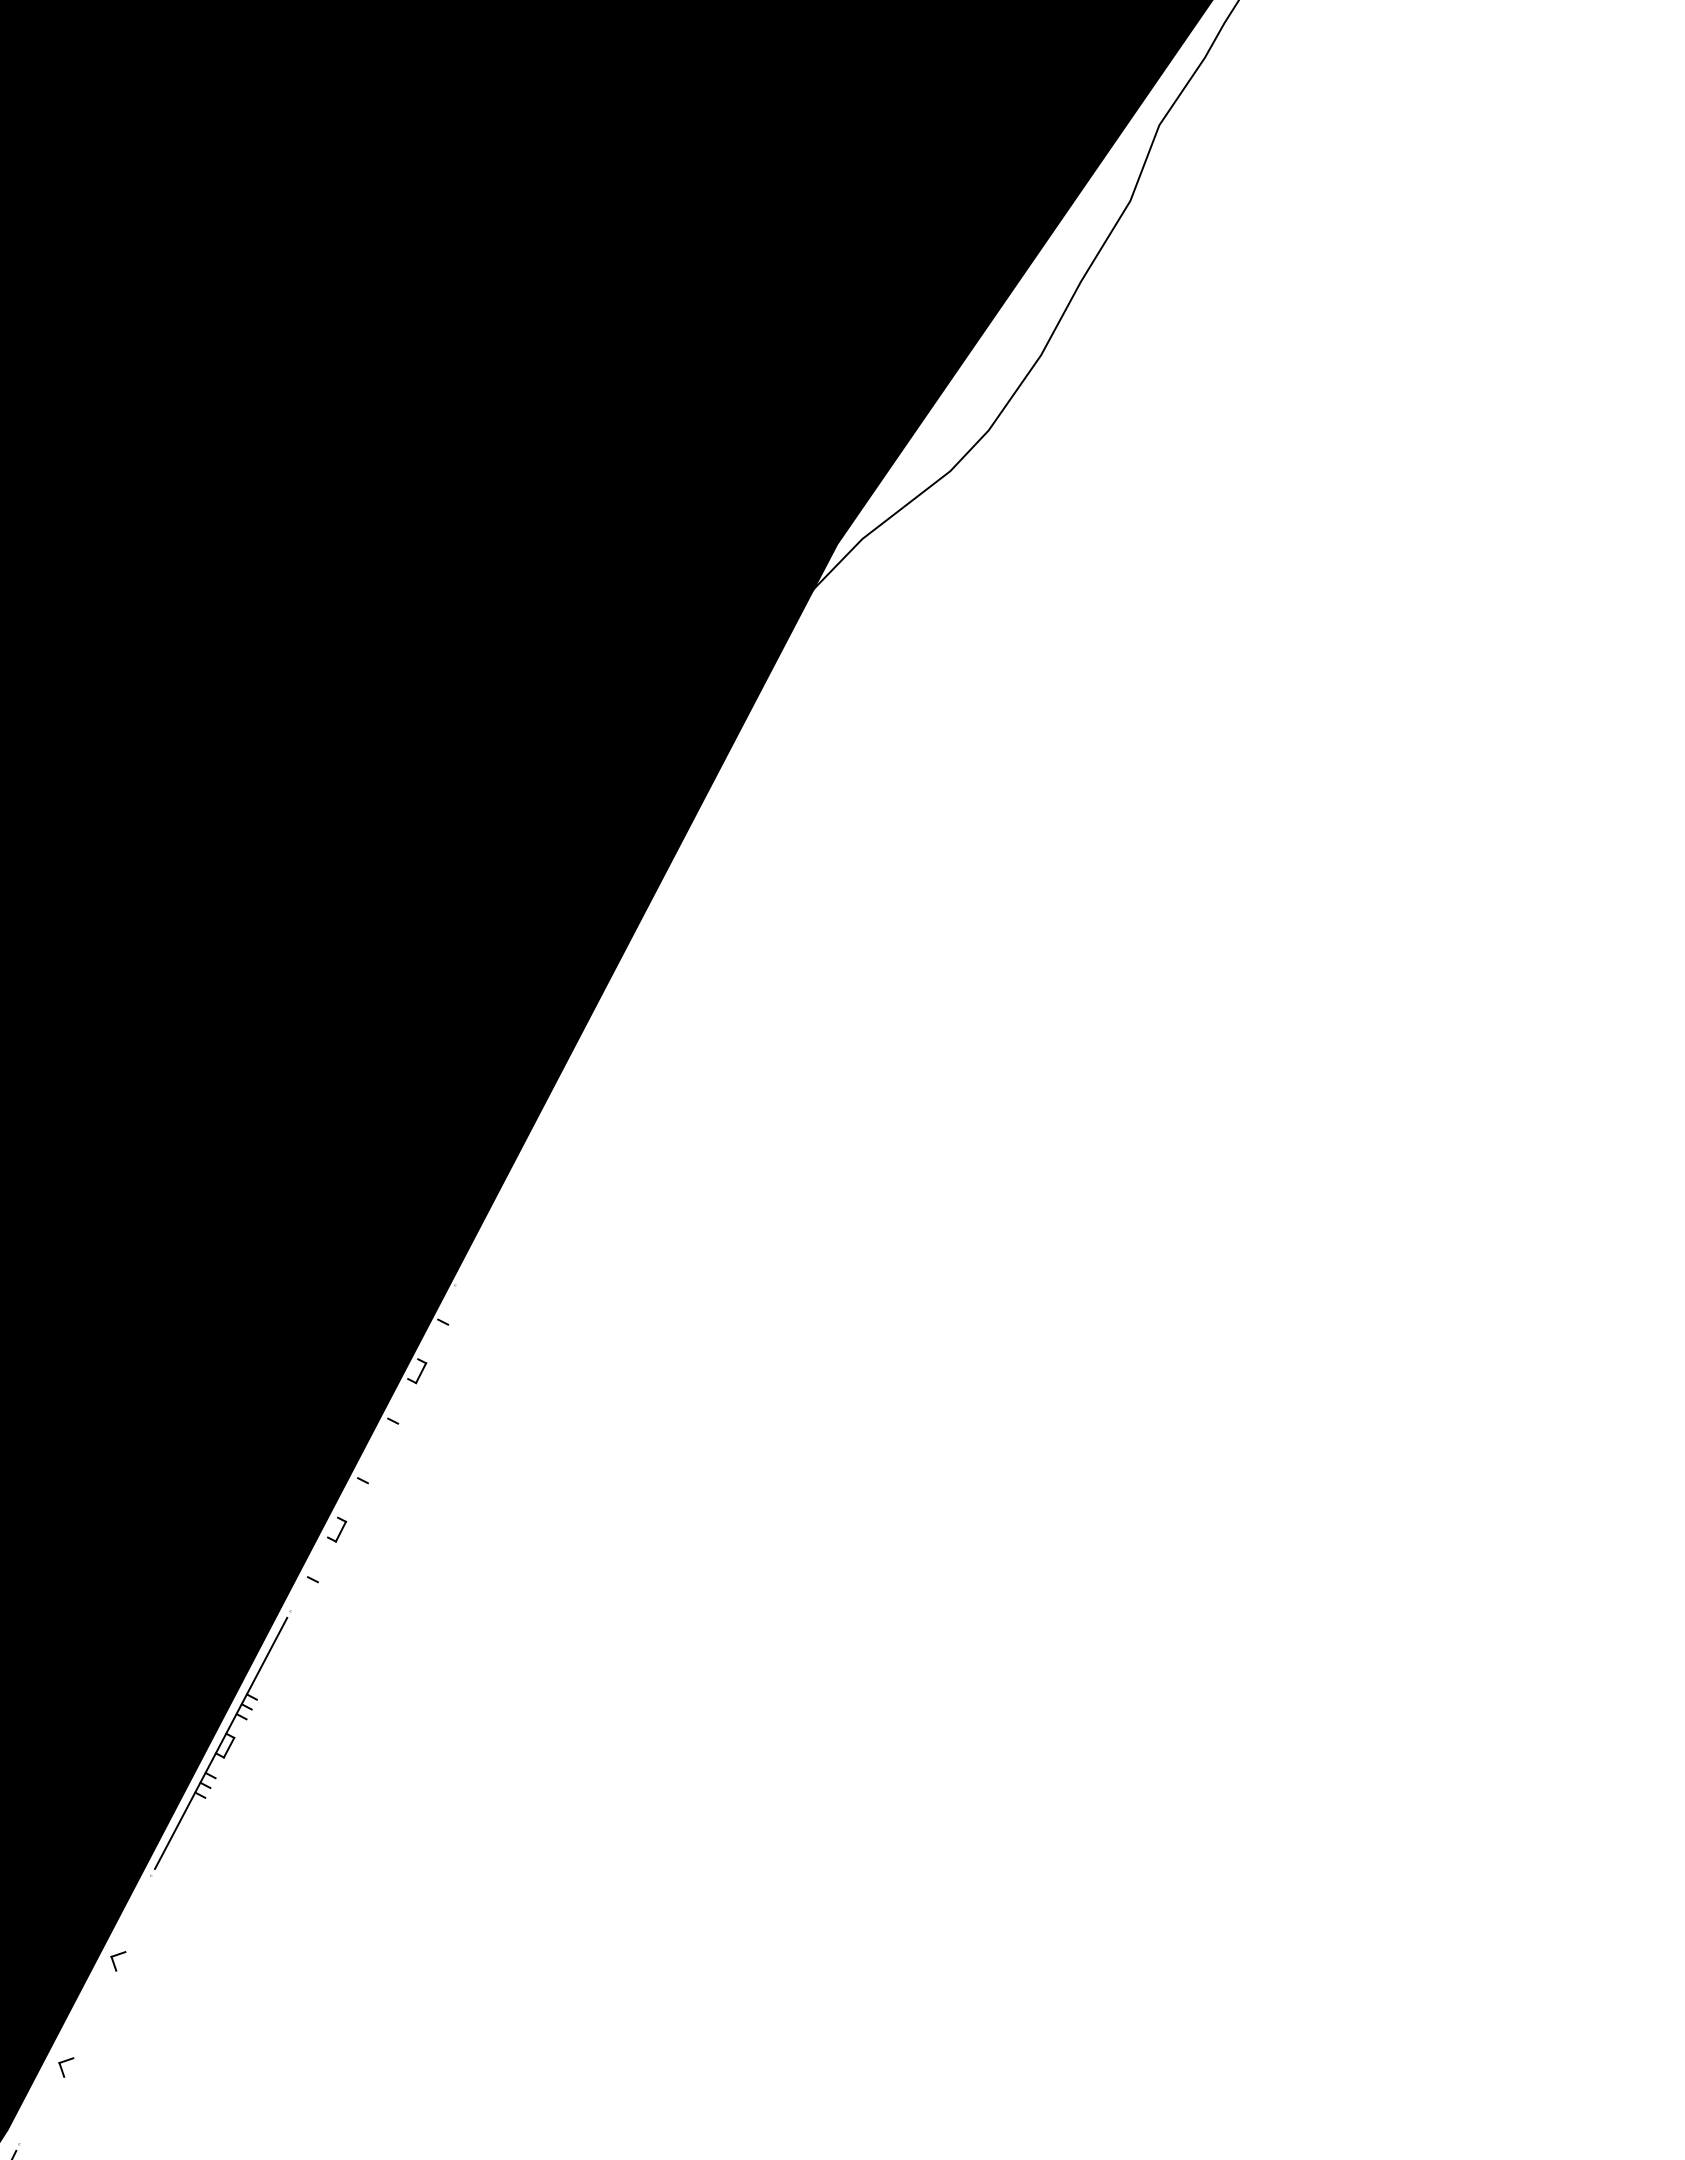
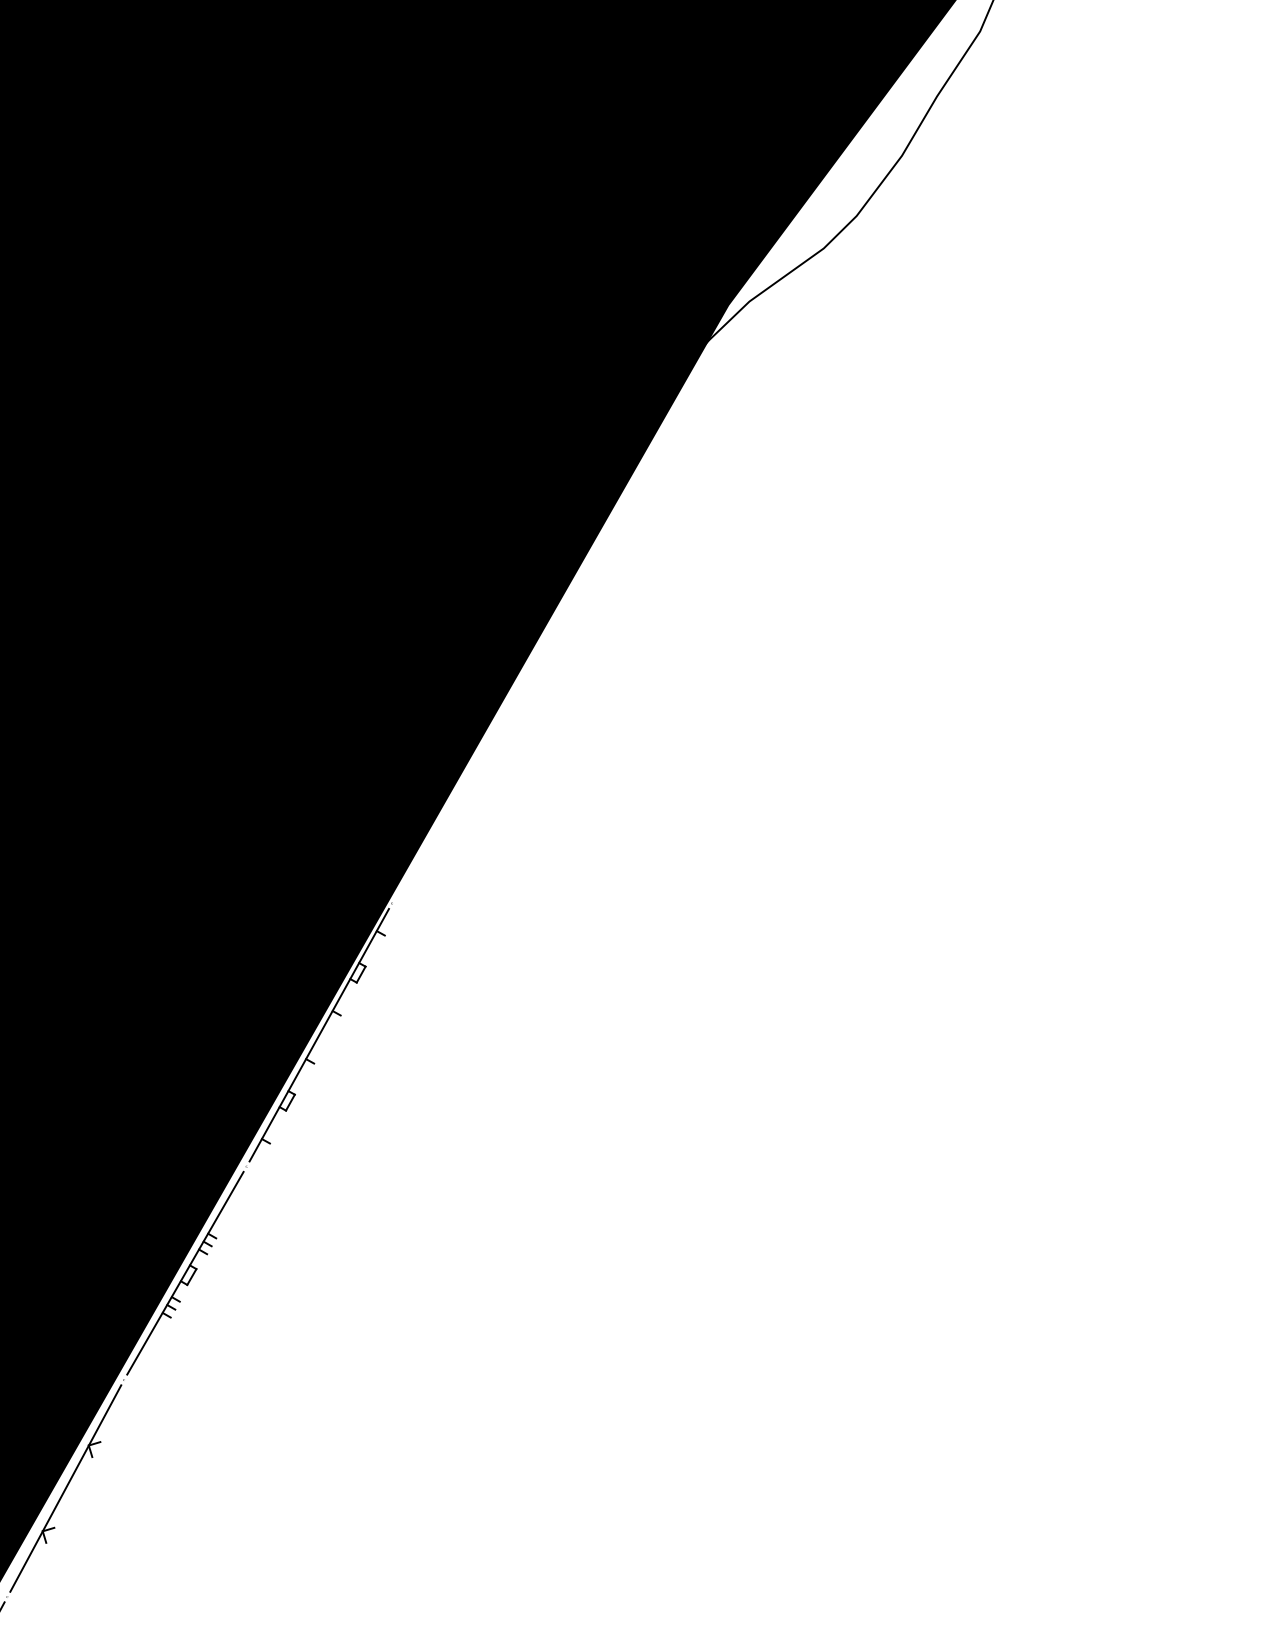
line: (372, 1448) -> (318, 1035), added
line: (85, 2009) -> (65, 1488), added

